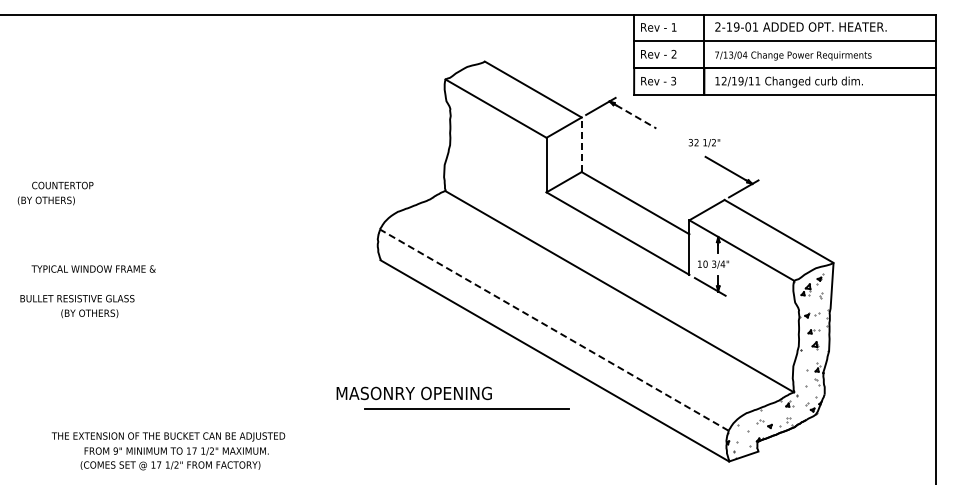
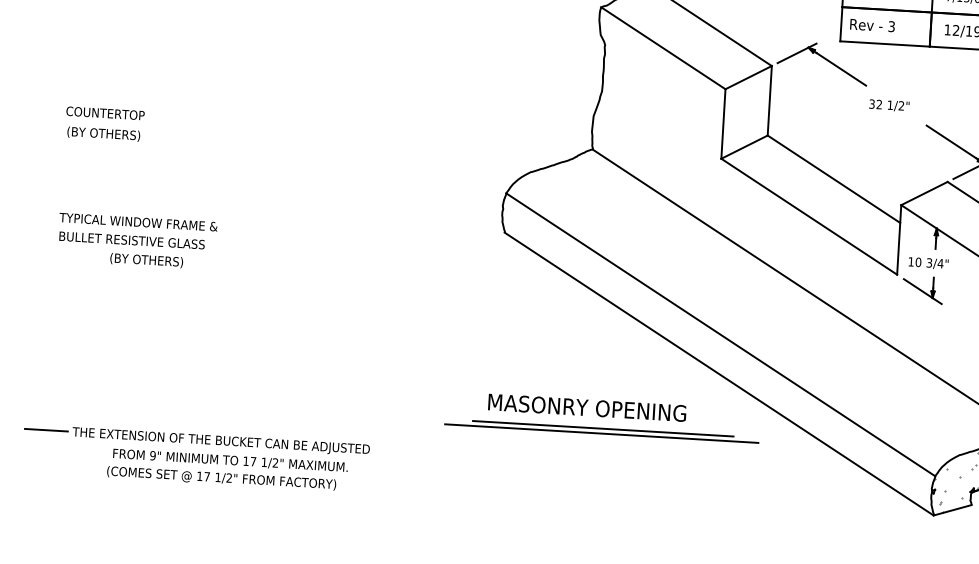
line: (636, 117) -> (841, 70), dashed -> solid
text: (704, 143) -> (889, 106), moved
line: (581, 144) -> (769, 100), dashed -> solid
text: (45, 200) -> (102, 133), moved
text: (77, 306) -> (131, 250), moved
line: (553, 329) -> (719, 333), dashed -> solid
text: (413, 393) -> (586, 407), moved
line: (465, 412) -> (601, 433), added
line: (31, 436) -> (46, 430), added

